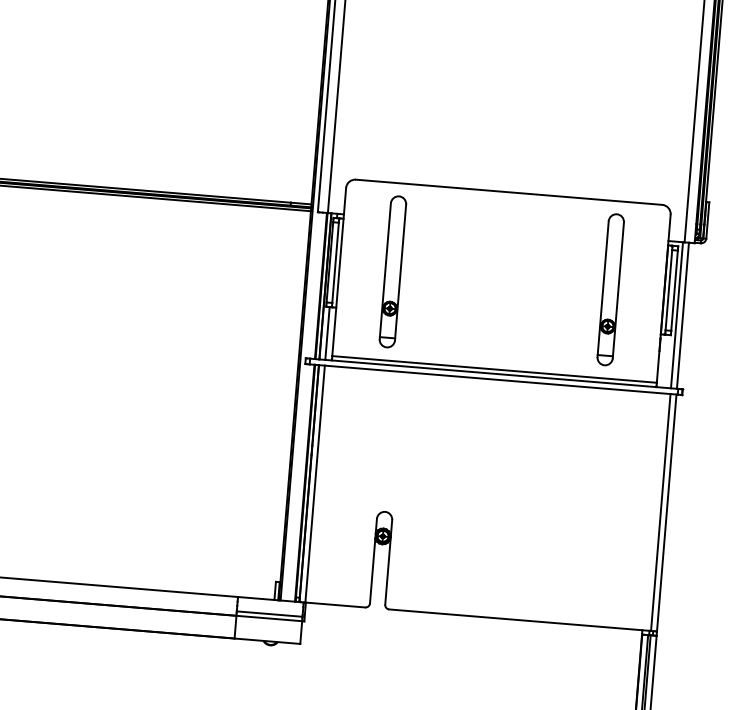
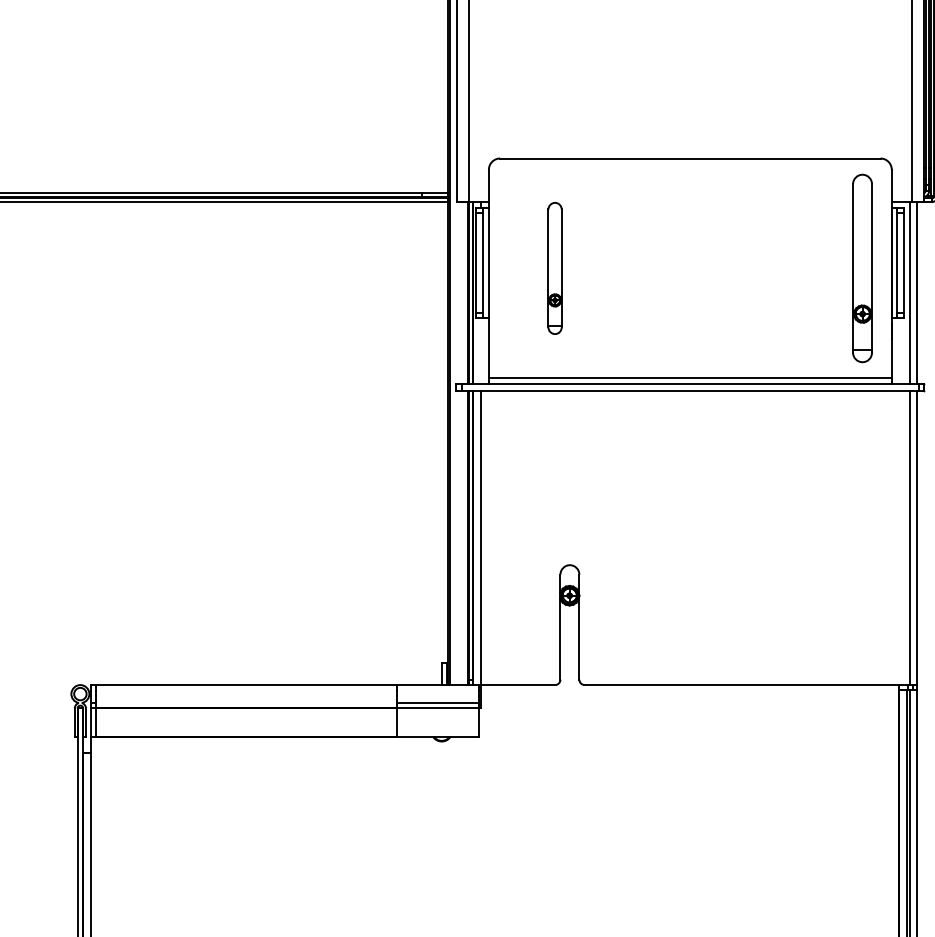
part: (392, 271) -> (554, 268), size x0.7
part: (610, 289) -> (862, 268), moved
line: (327, 333) -> (480, 350), removed

